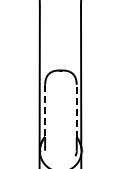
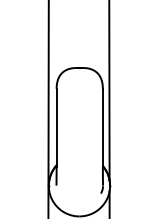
line: (45, 111) -> (57, 128), dashed -> solid
line: (76, 111) -> (102, 128), dashed -> solid

